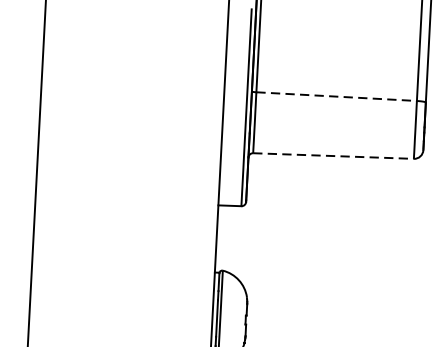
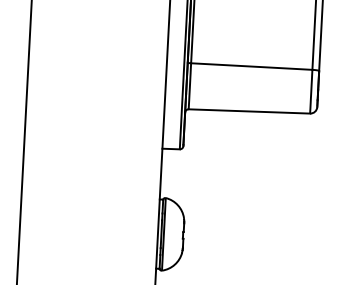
line: (336, 96) -> (251, 66), dashed -> solid
line: (333, 156) -> (249, 111), dashed -> solid

